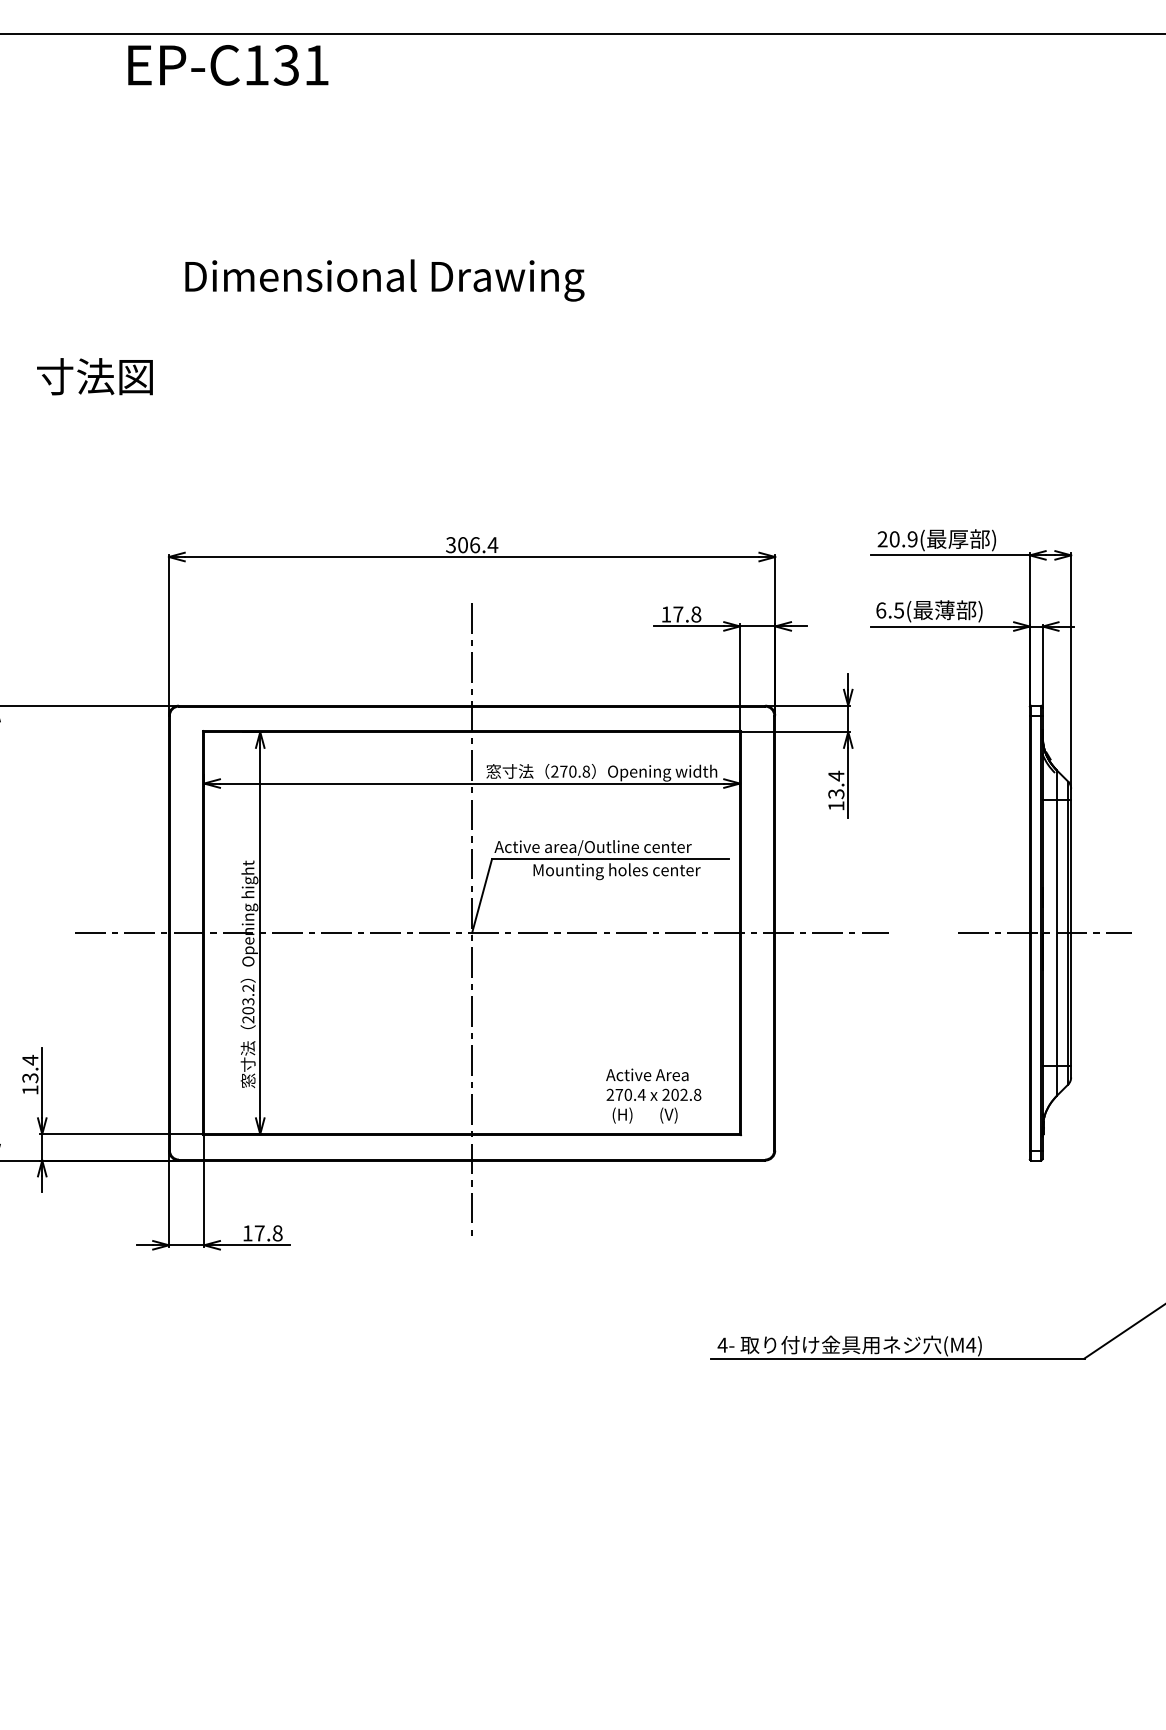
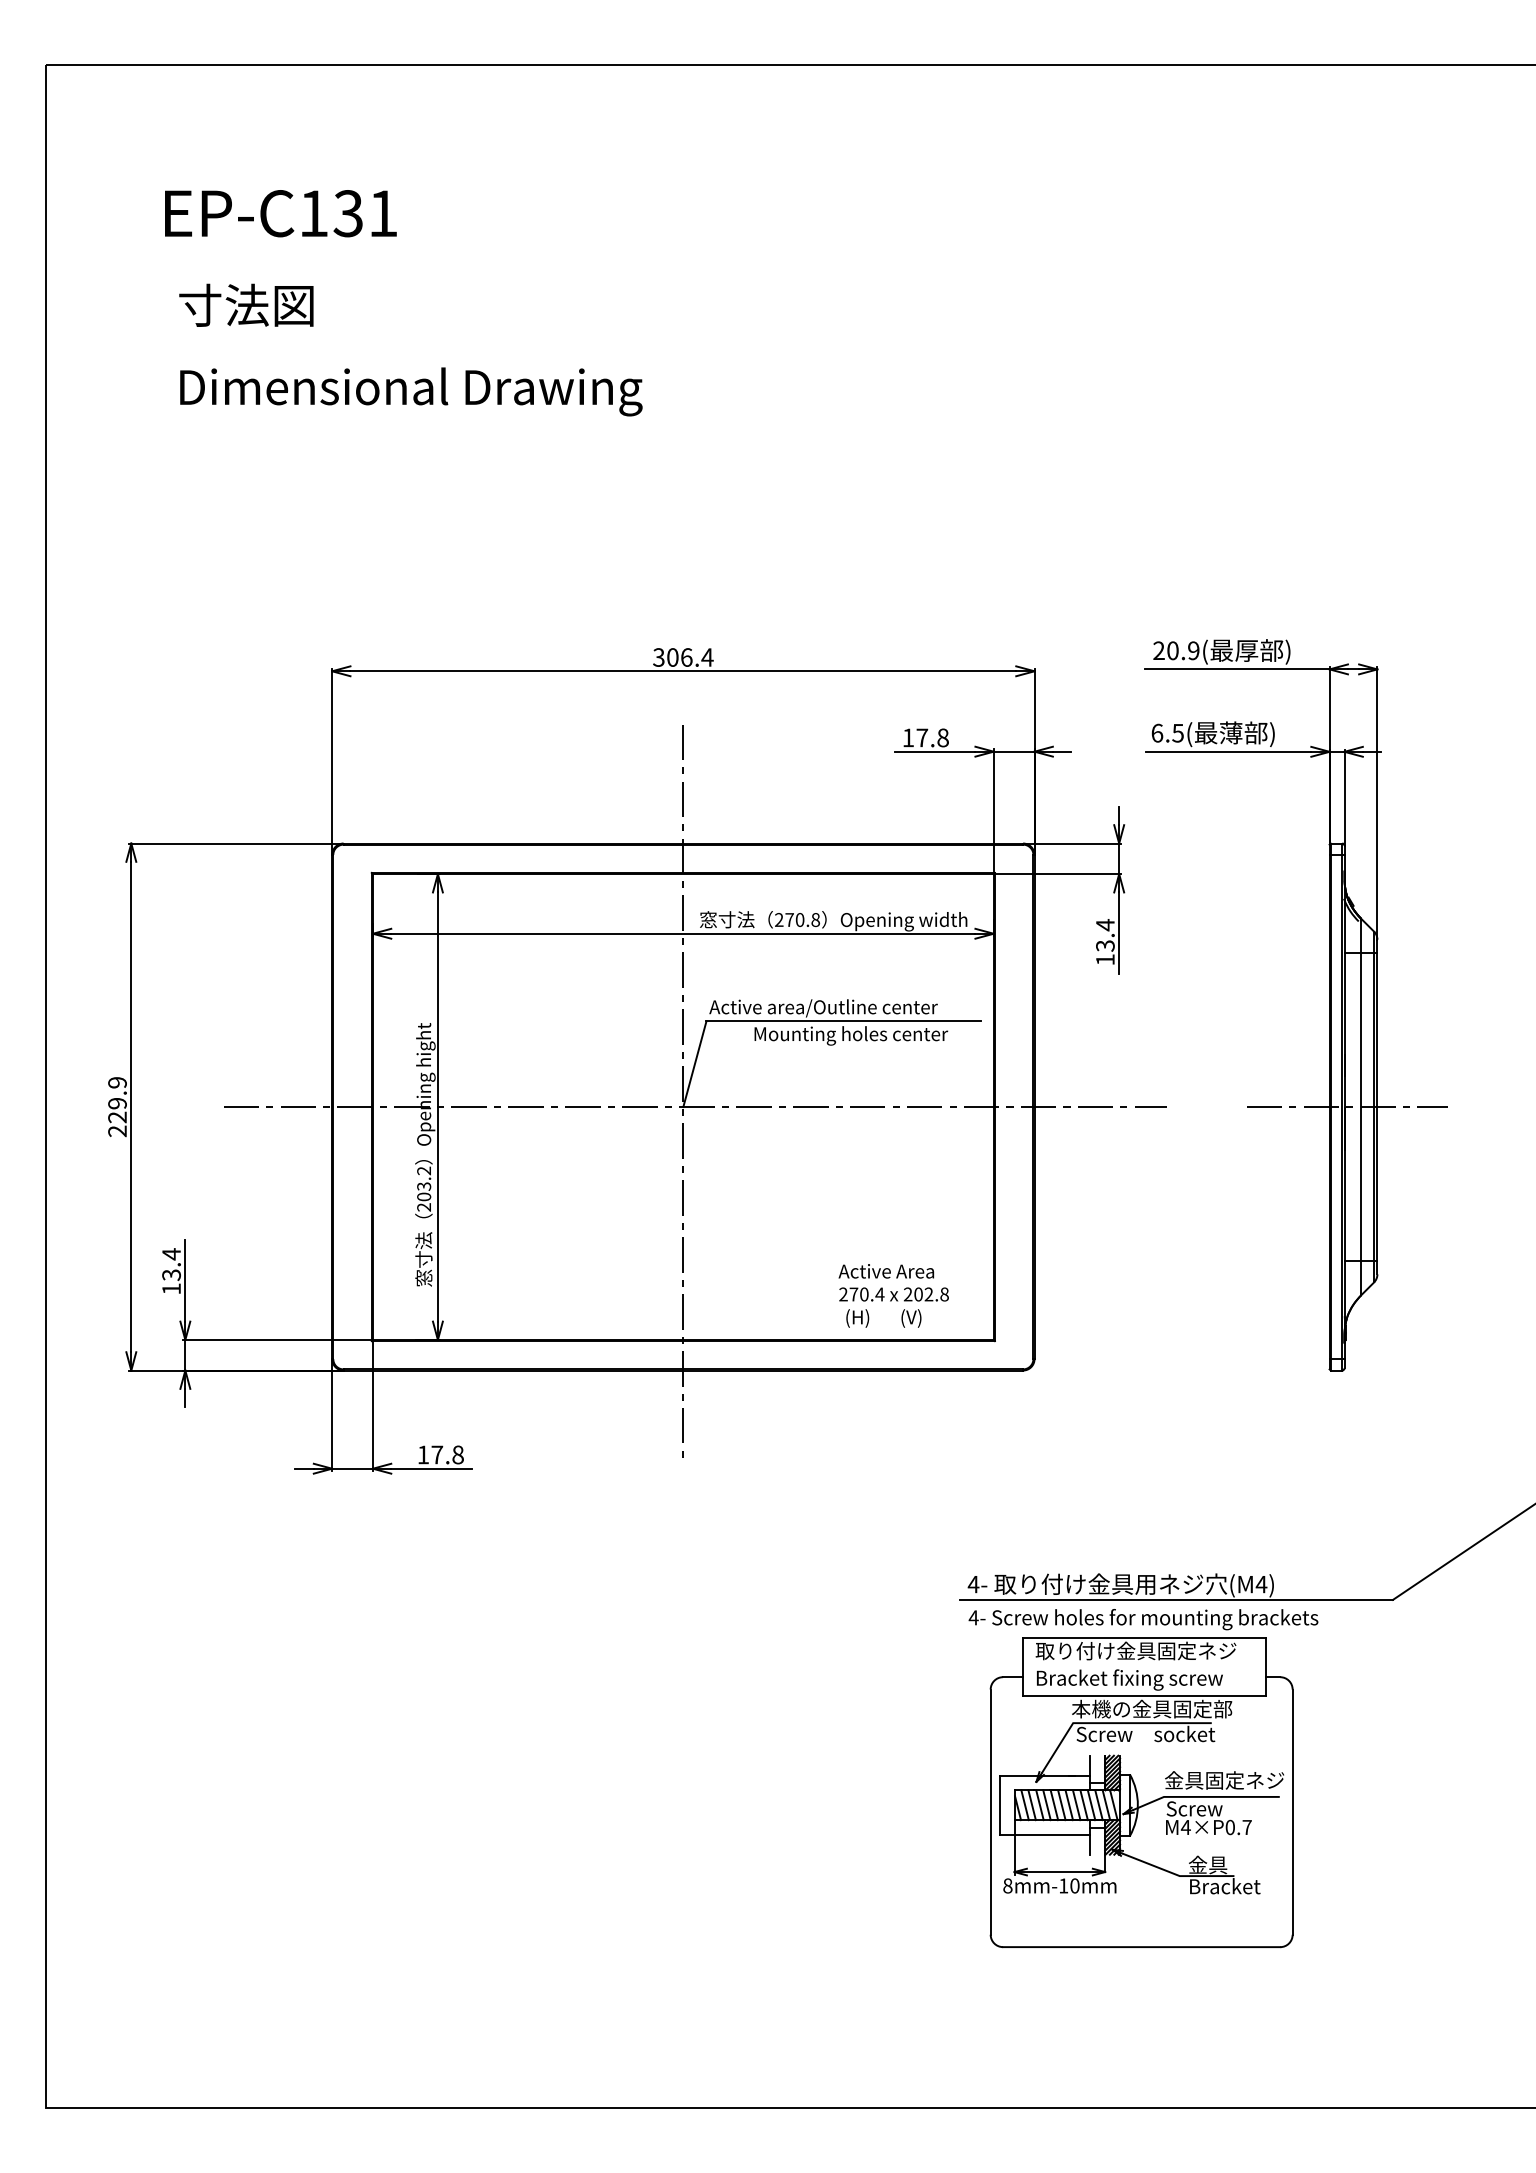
text: (227, 65) -> (280, 213), moved
text: (385, 280) -> (411, 391), moved
text: (95, 375) -> (246, 304), moved
part: (869, 1512) -> (1143, 1778), added

